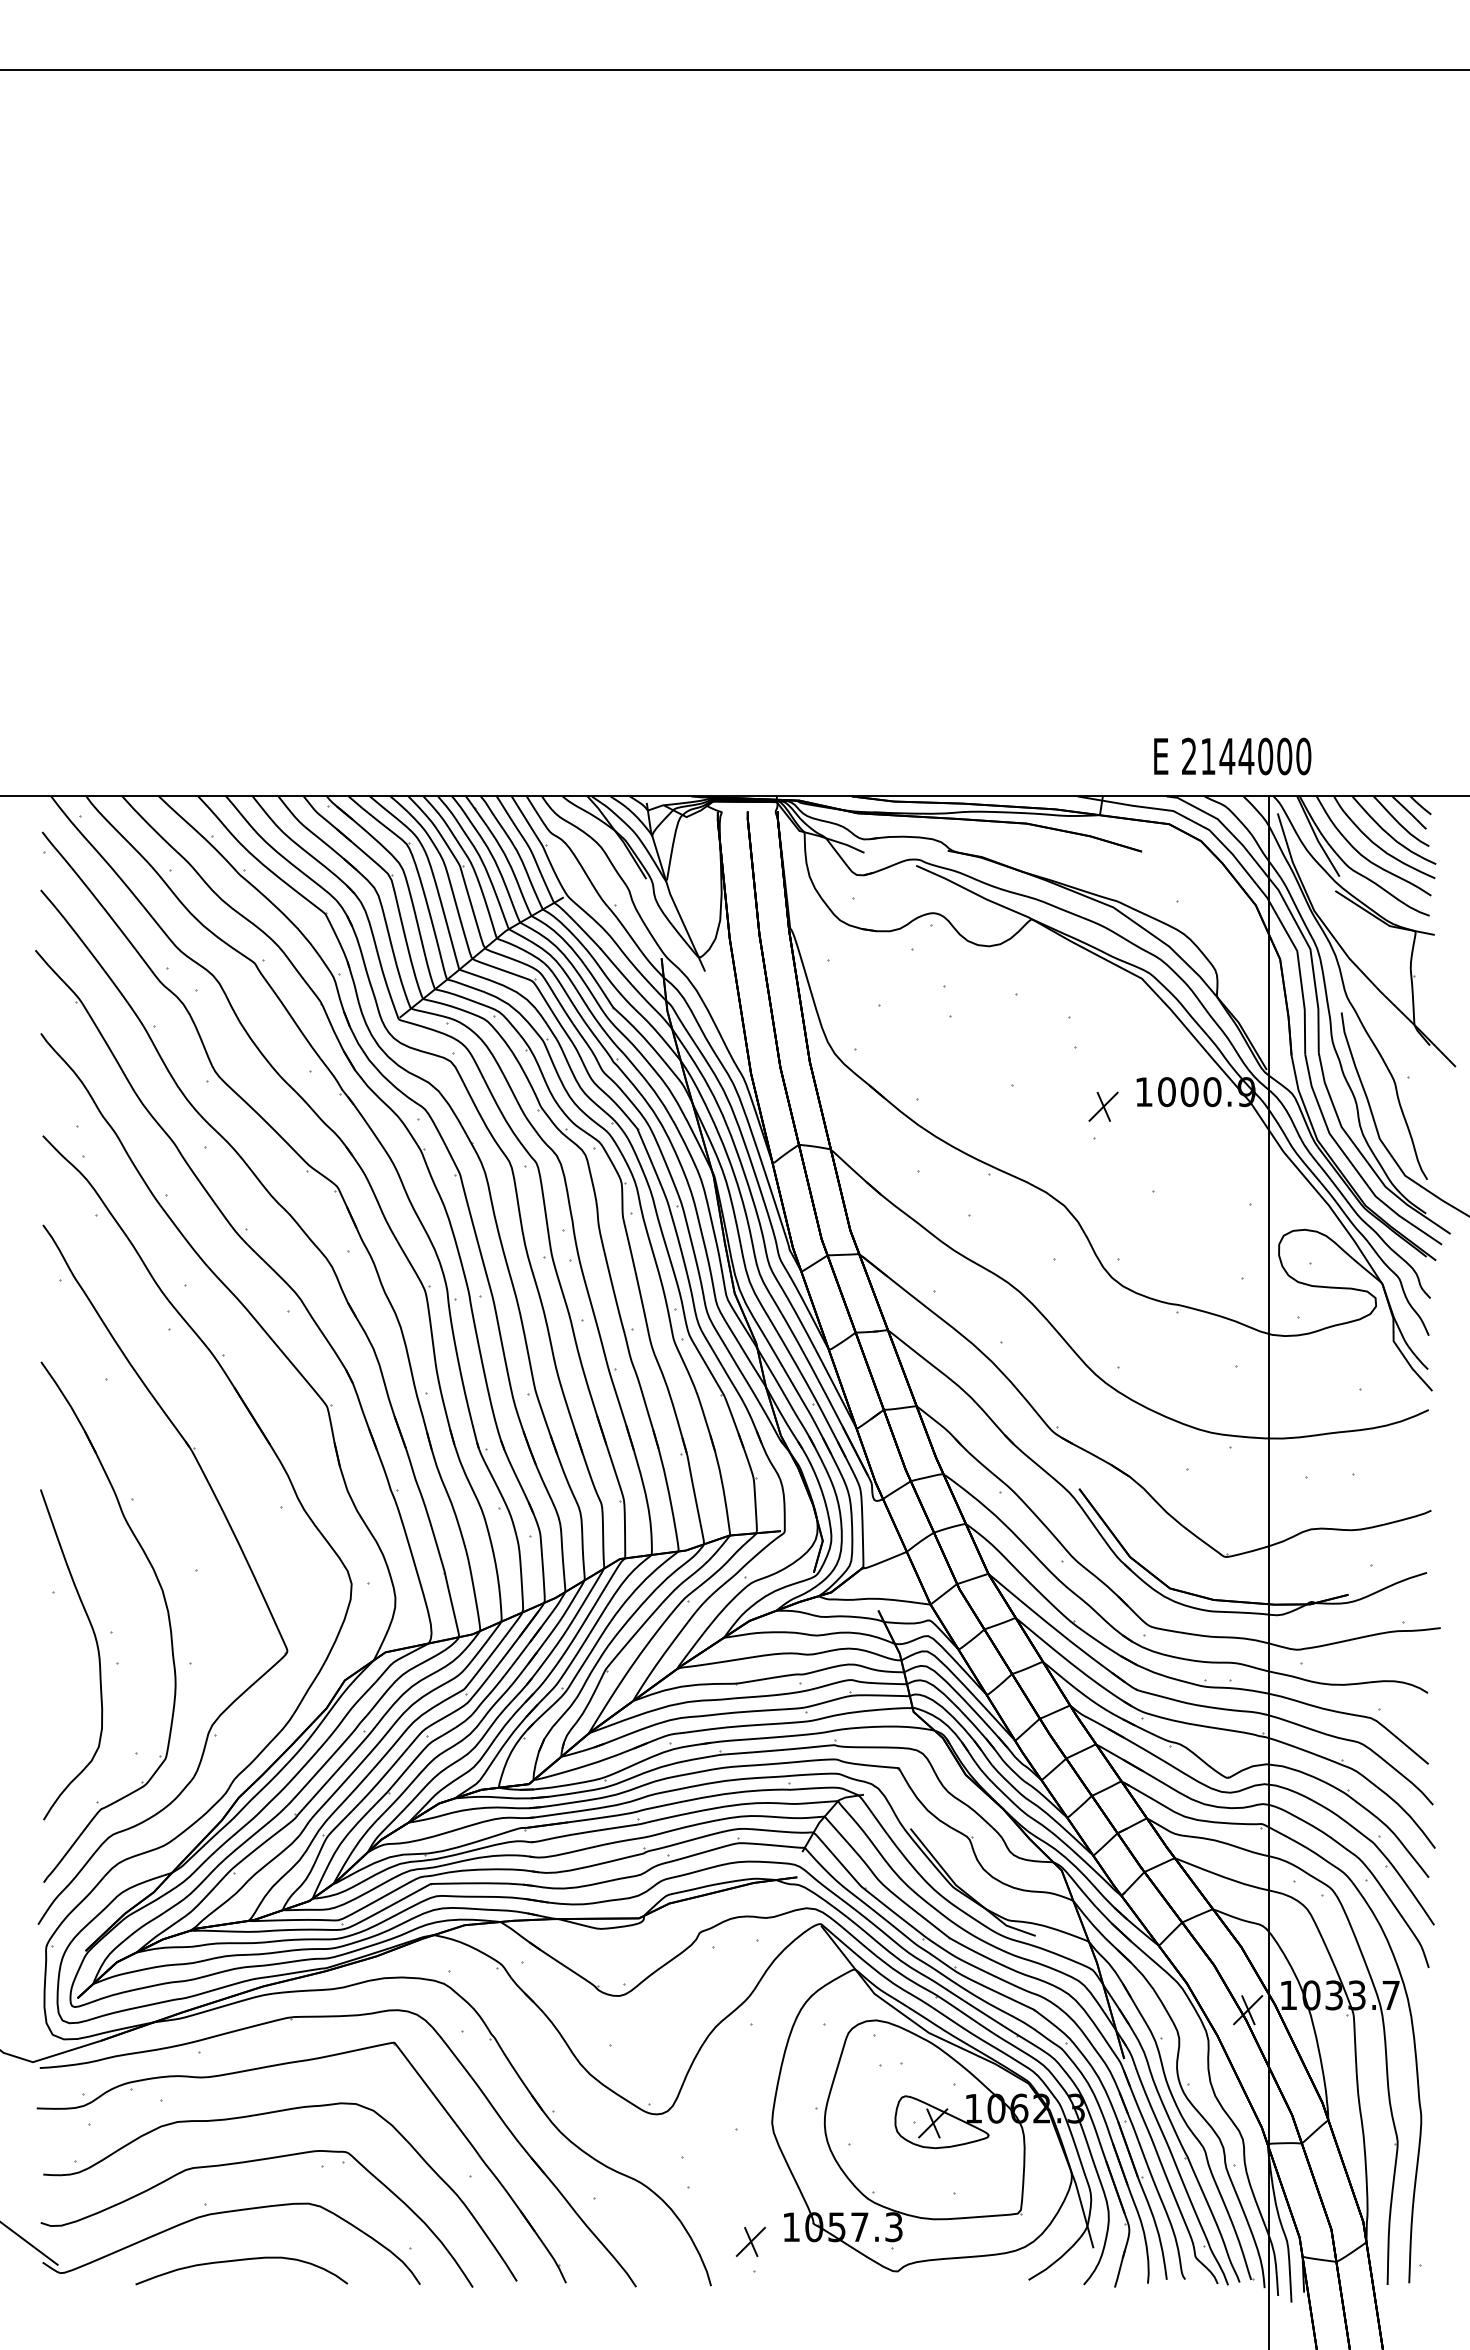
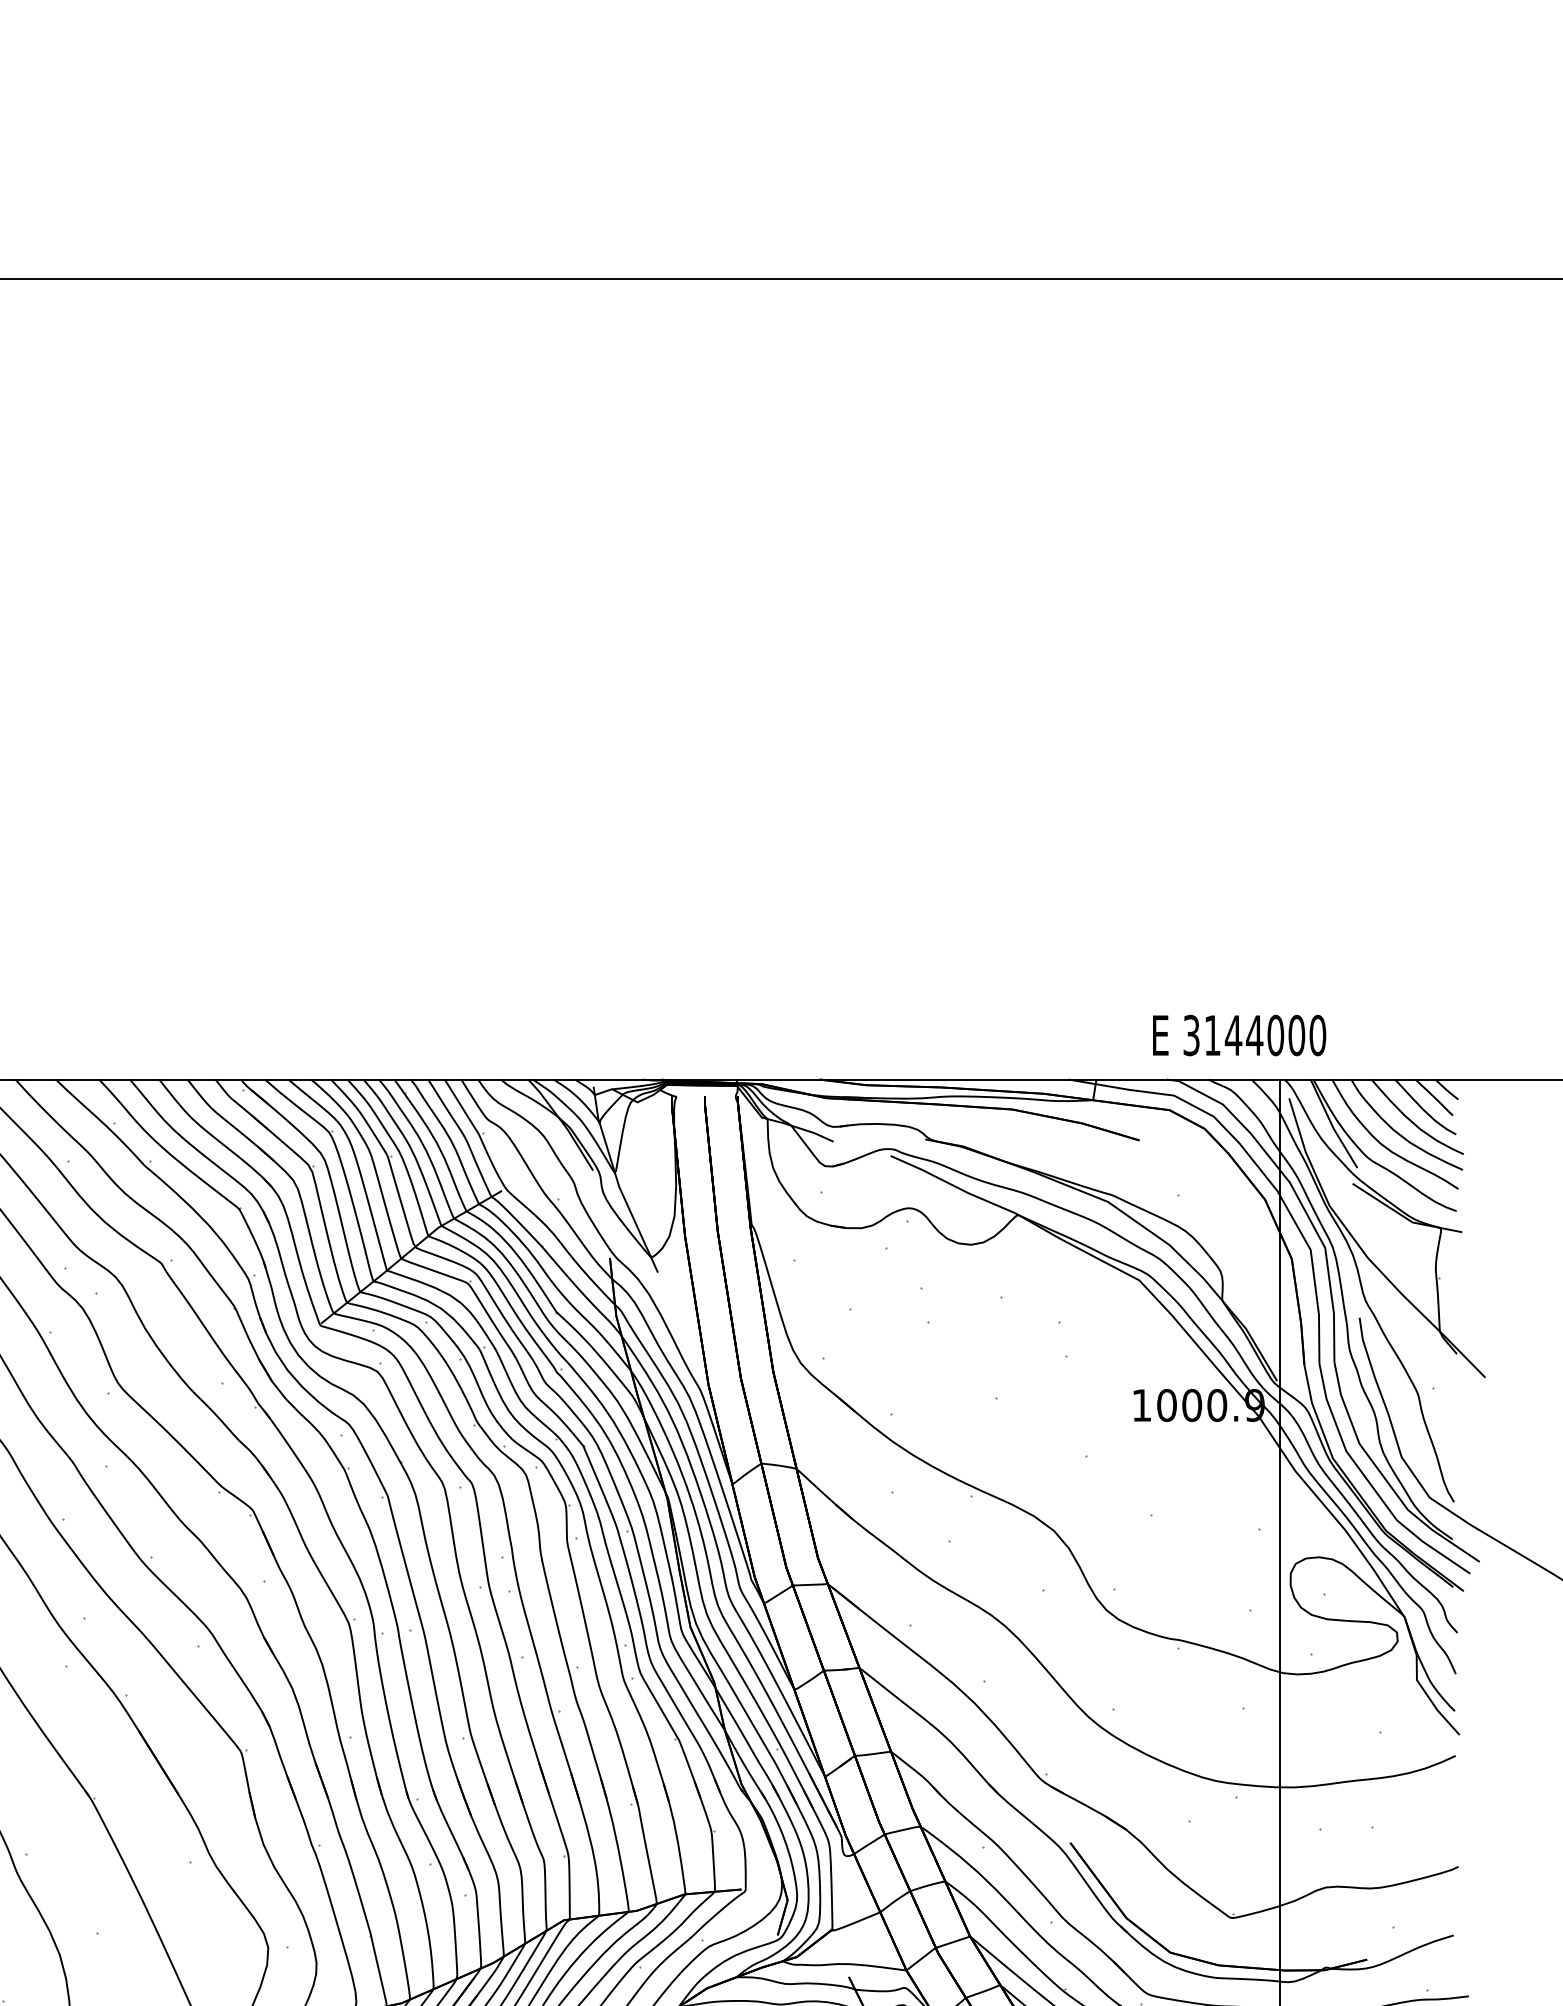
text: (1189, 756) -> (1191, 1035), 2144000 -> 3144000
part: (1103, 1106) -> (1097, 1421), removed

